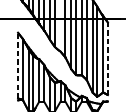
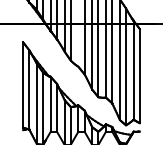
line: (107, 58) -> (139, 75), dashed -> solid
line: (18, 65) -> (23, 84), dashed -> solid

